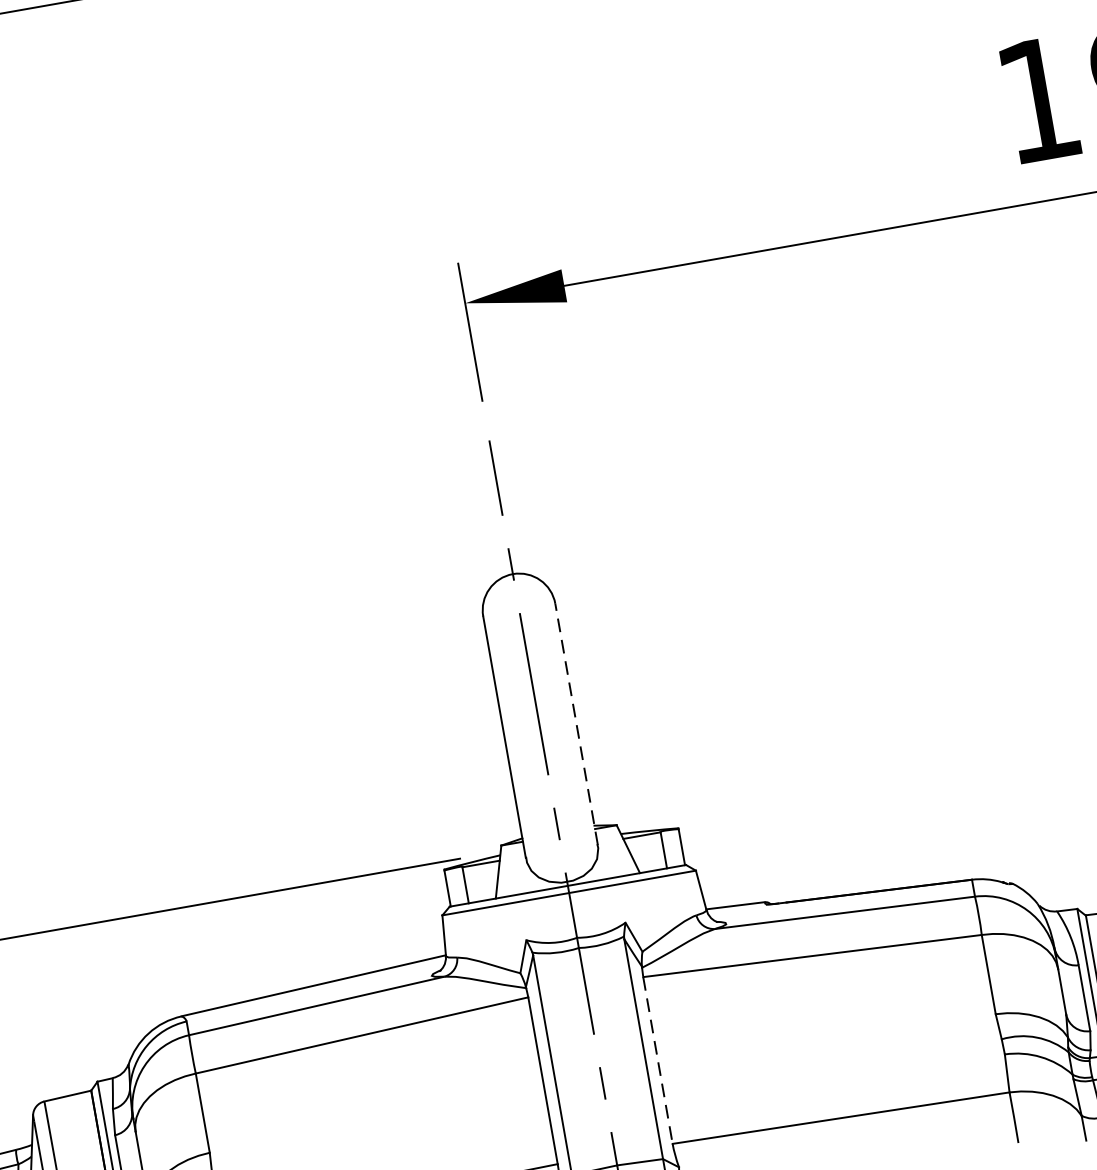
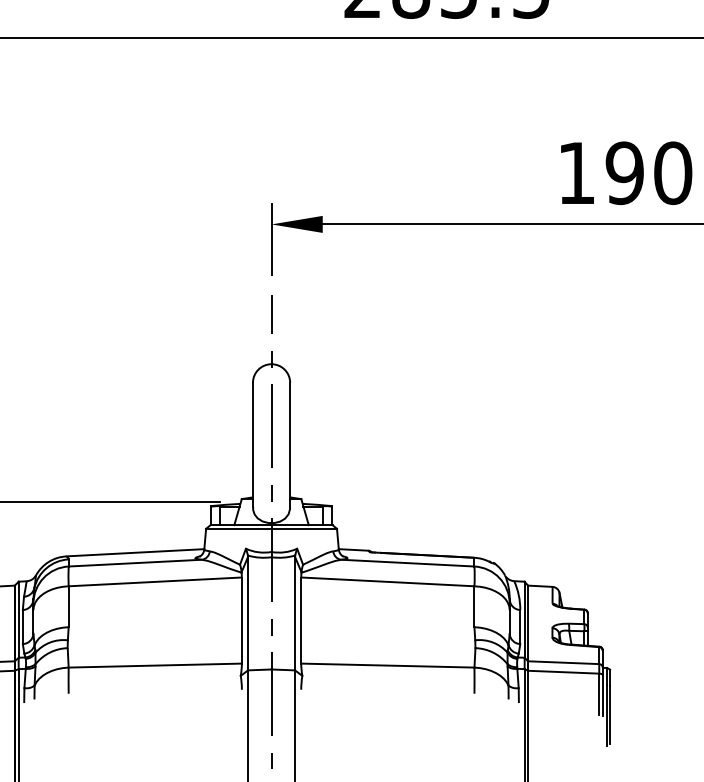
line: (577, 723) -> (290, 444), dashed -> solid
line: (658, 1062) -> (301, 621), dashed -> solid

